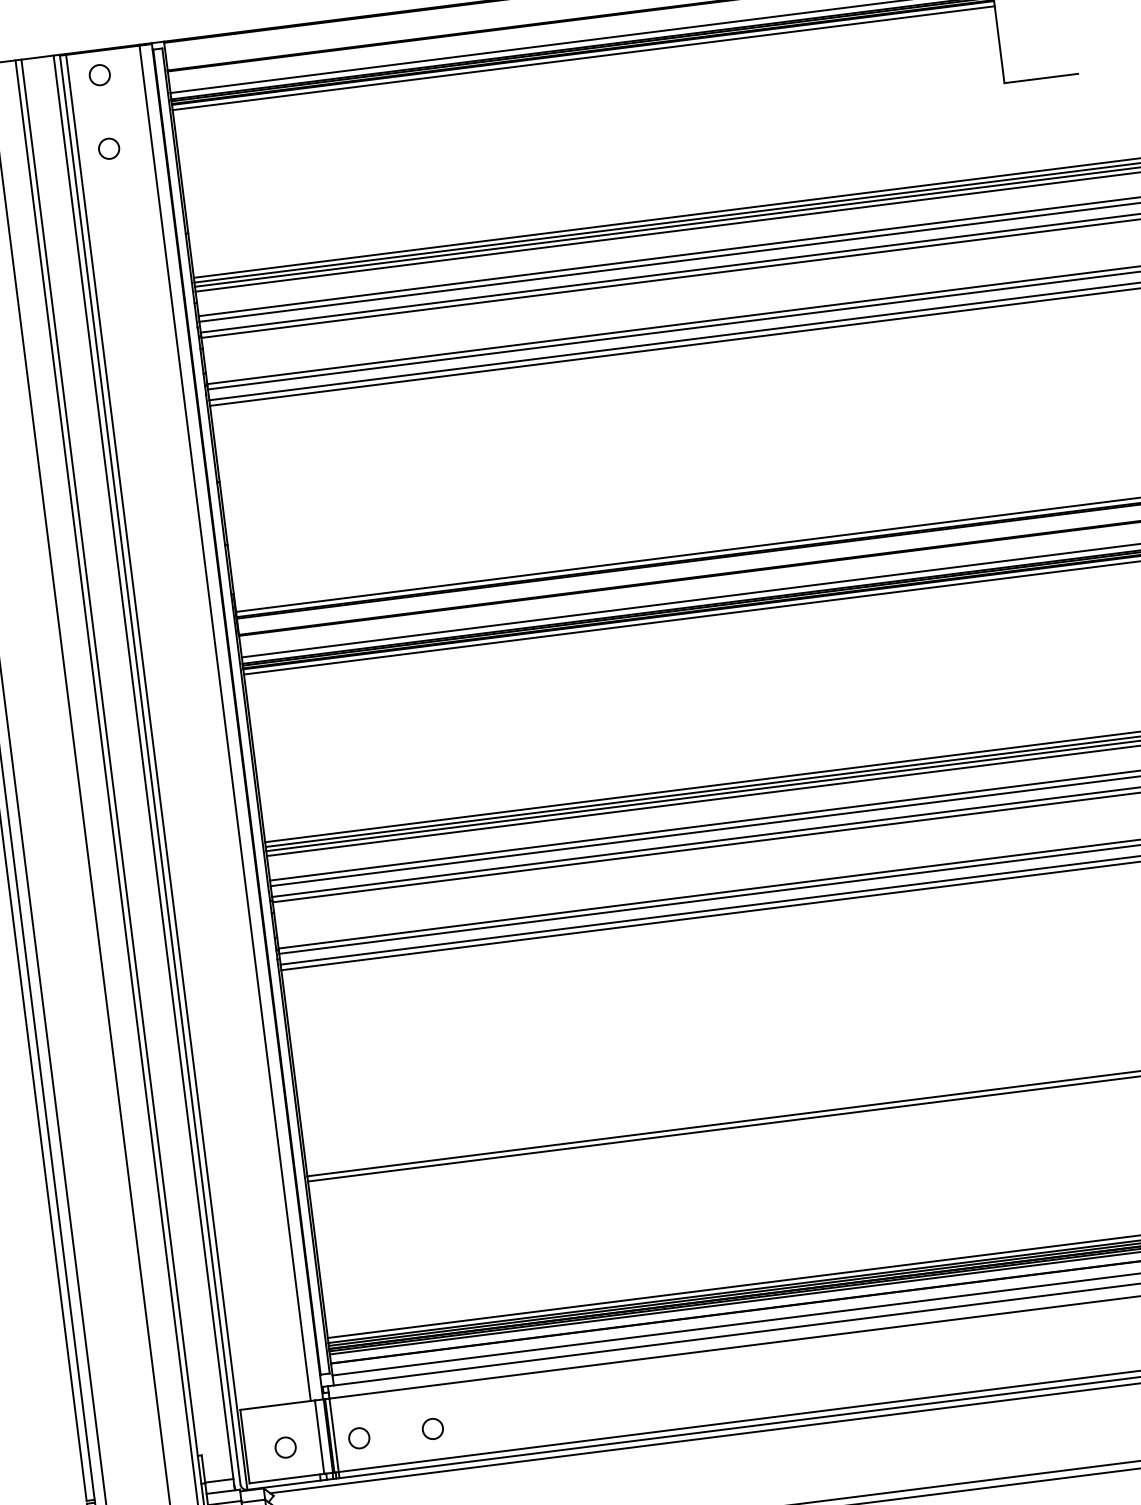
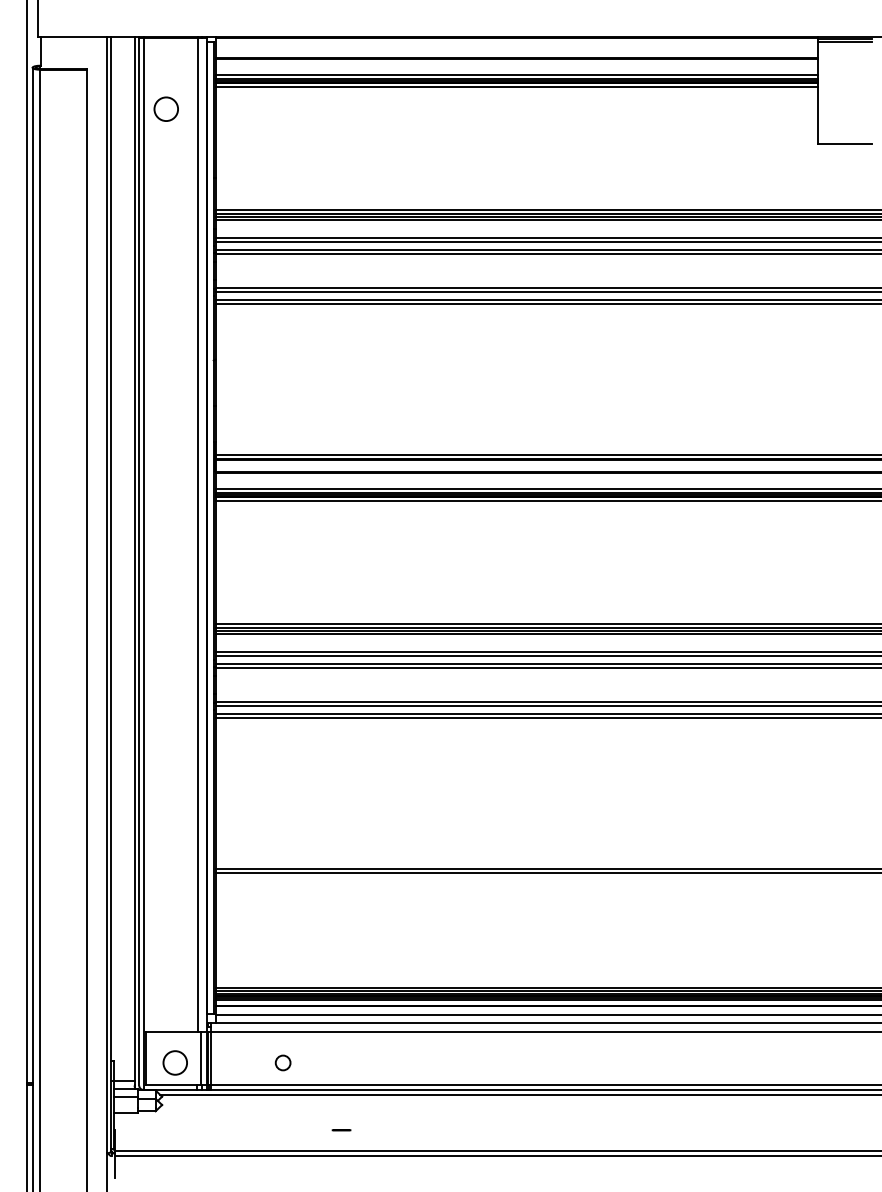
circle: (98, 75) -> (165, 55), removed
circle: (108, 149) -> (165, 109), size x1.6
circle: (358, 1437) -> (228, 1062), removed
circle: (284, 1447) -> (174, 1062), size x1.6

